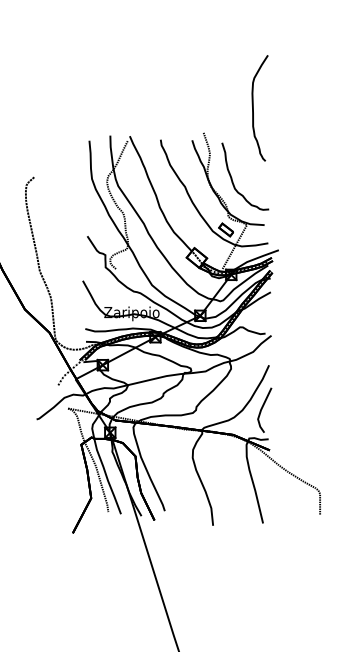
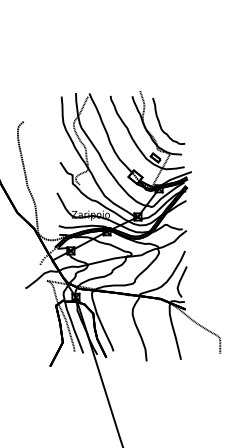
curve: (253, 108) -> (174, 74), removed

